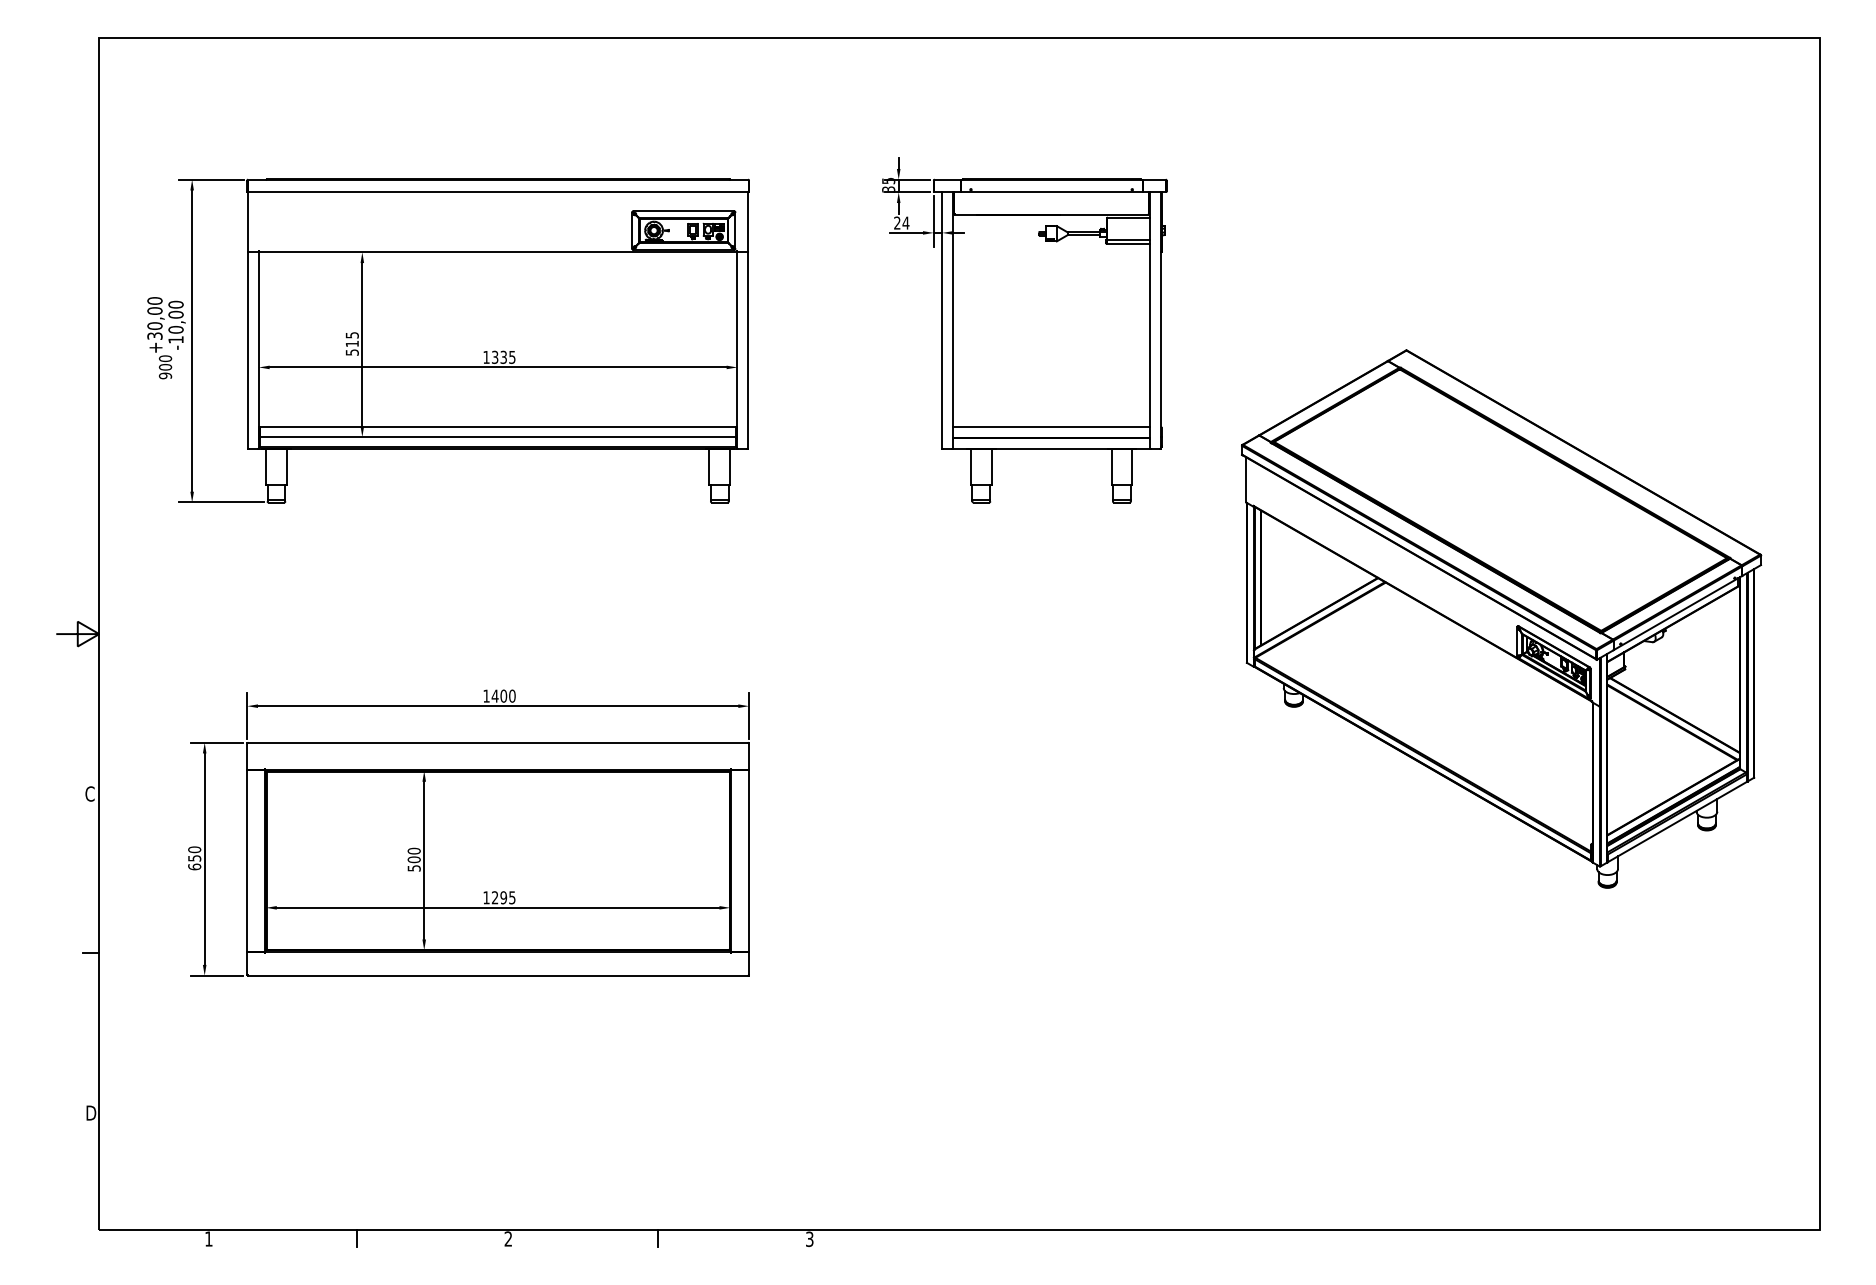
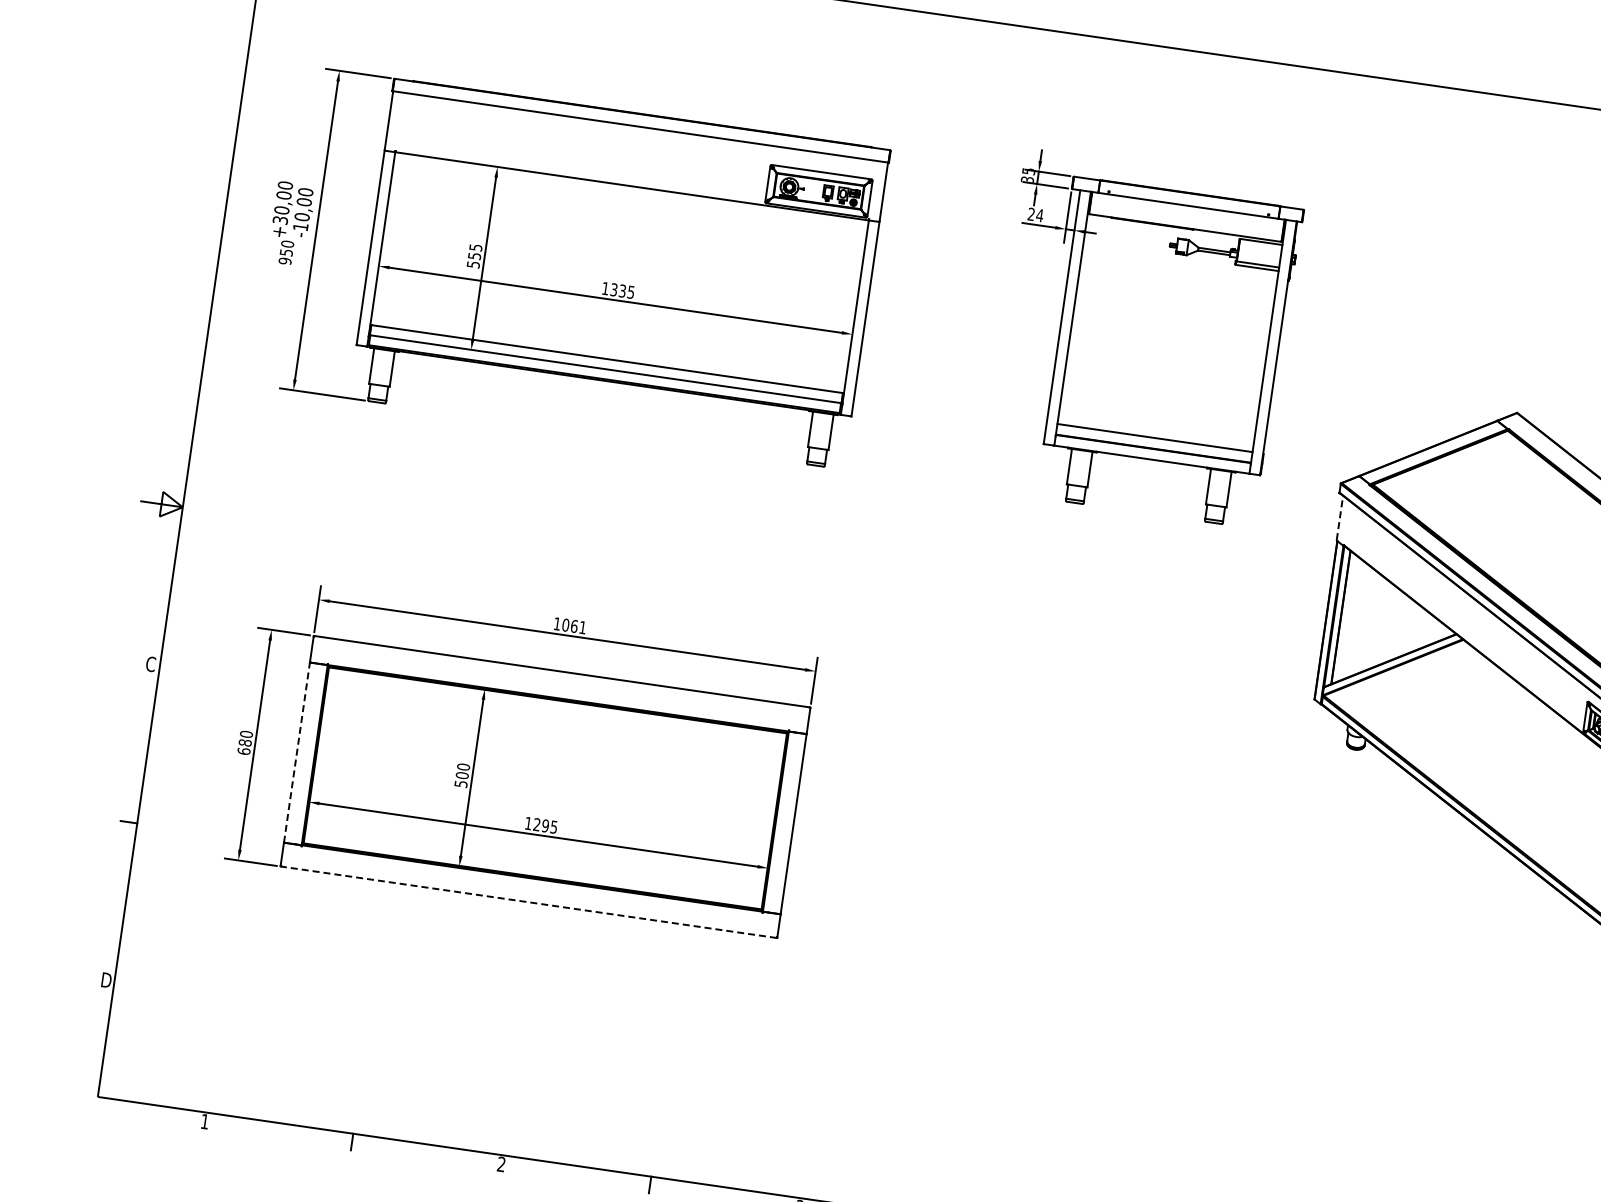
text: (351, 343) -> (473, 255), 515 -> 555
text: (165, 367) -> (286, 252), 900 -> 950
line: (1246, 479) -> (1340, 517), solid -> dashed
text: (503, 695) -> (574, 625), 1400 -> 1061
text: (194, 858) -> (245, 743), 650 -> 680
line: (247, 860) -> (297, 752), solid -> dashed
line: (497, 975) -> (528, 902), solid -> dashed

